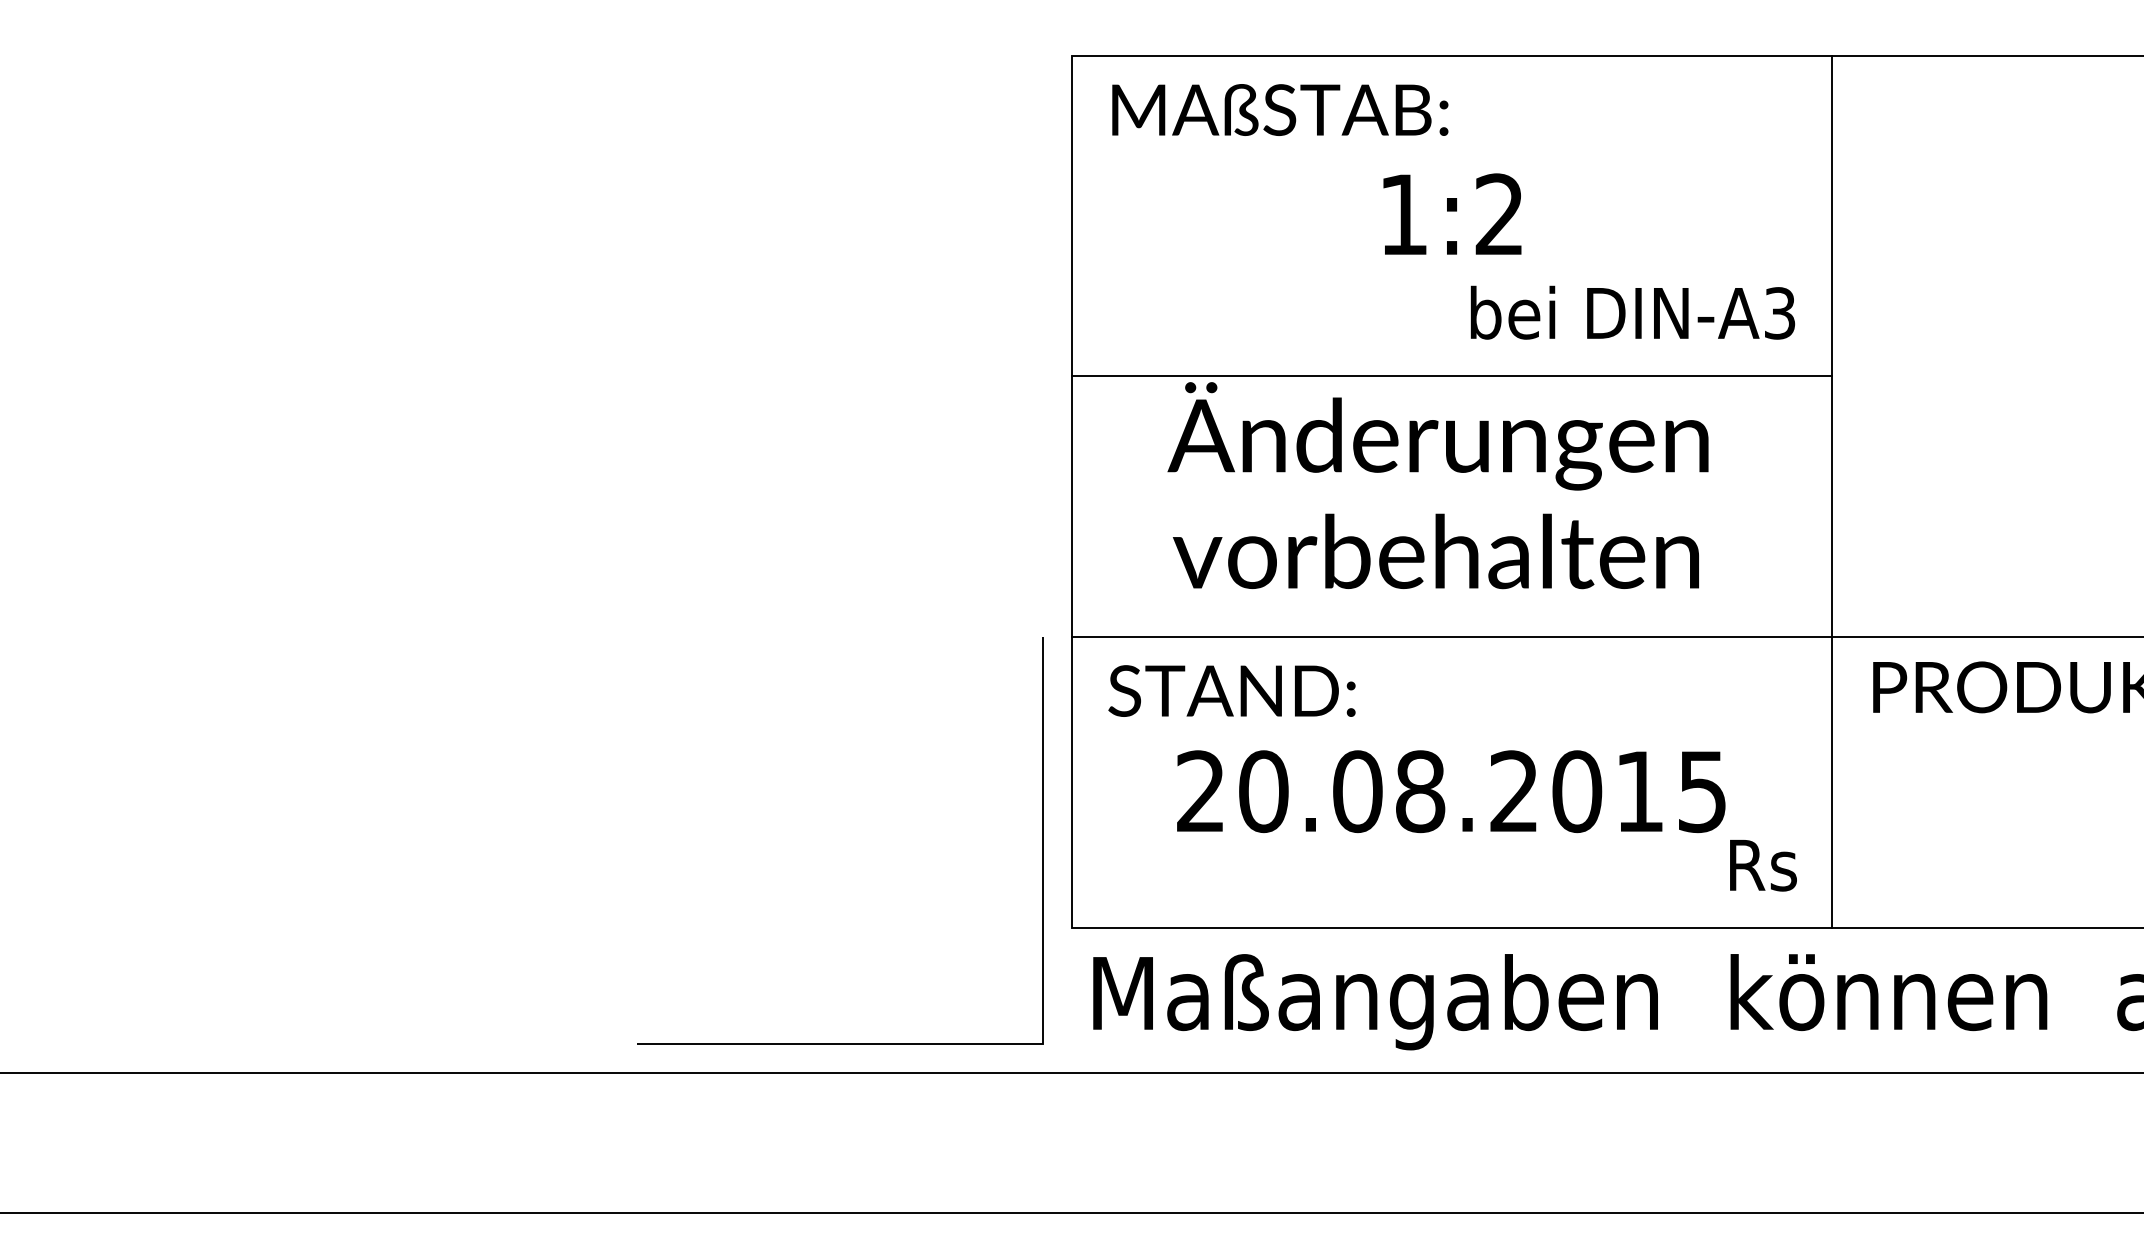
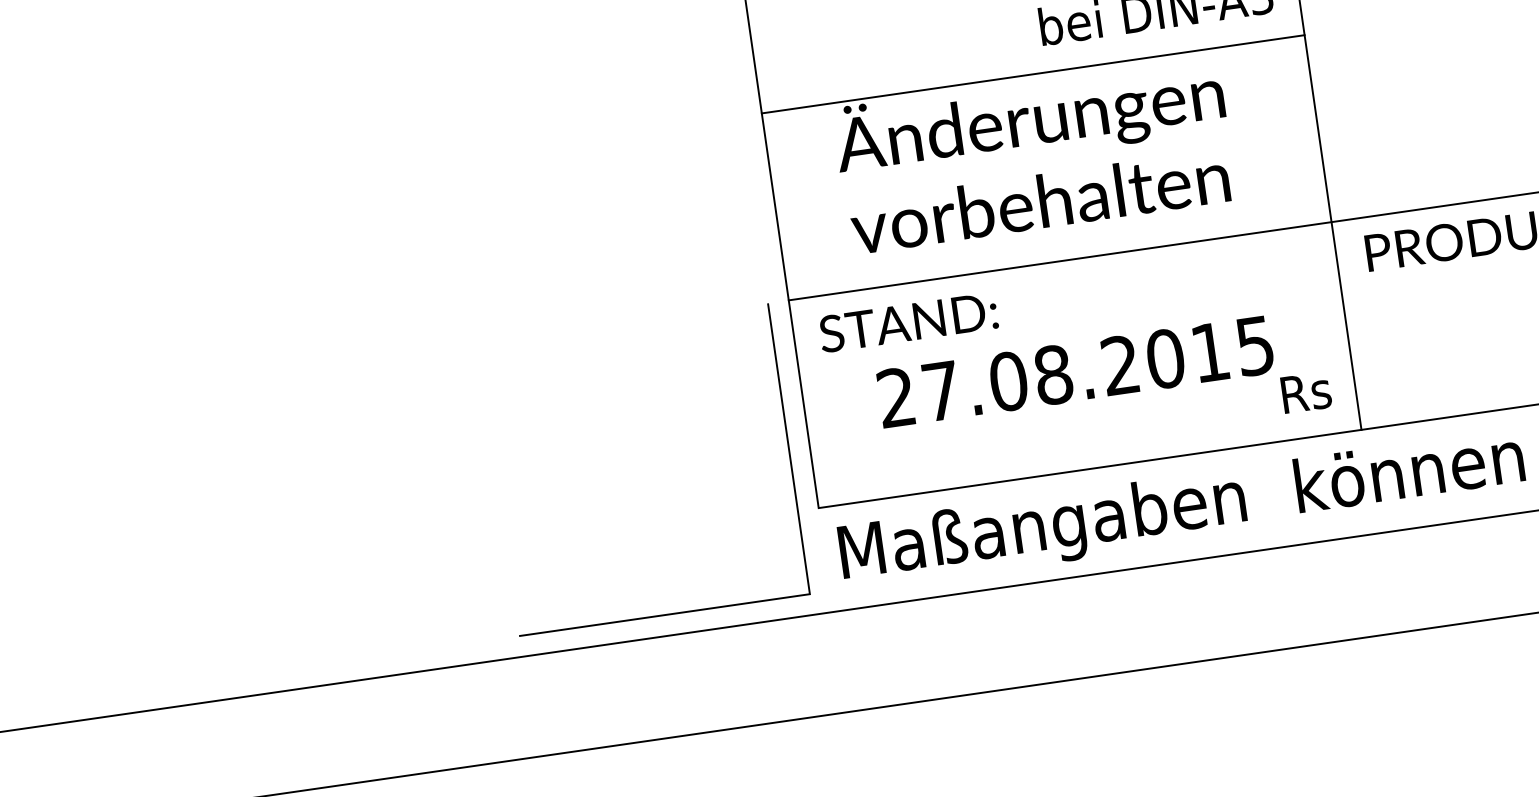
text: (1263, 791) -> (941, 391), 20.08.2015 -> 27.08.2015

